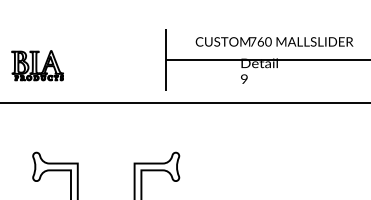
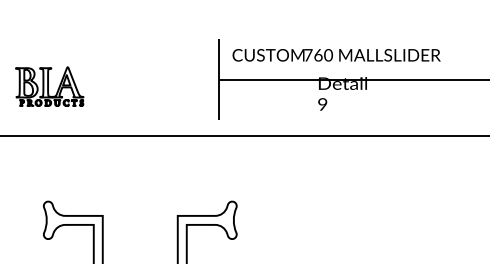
text: (274, 42) -> (336, 55), moved

